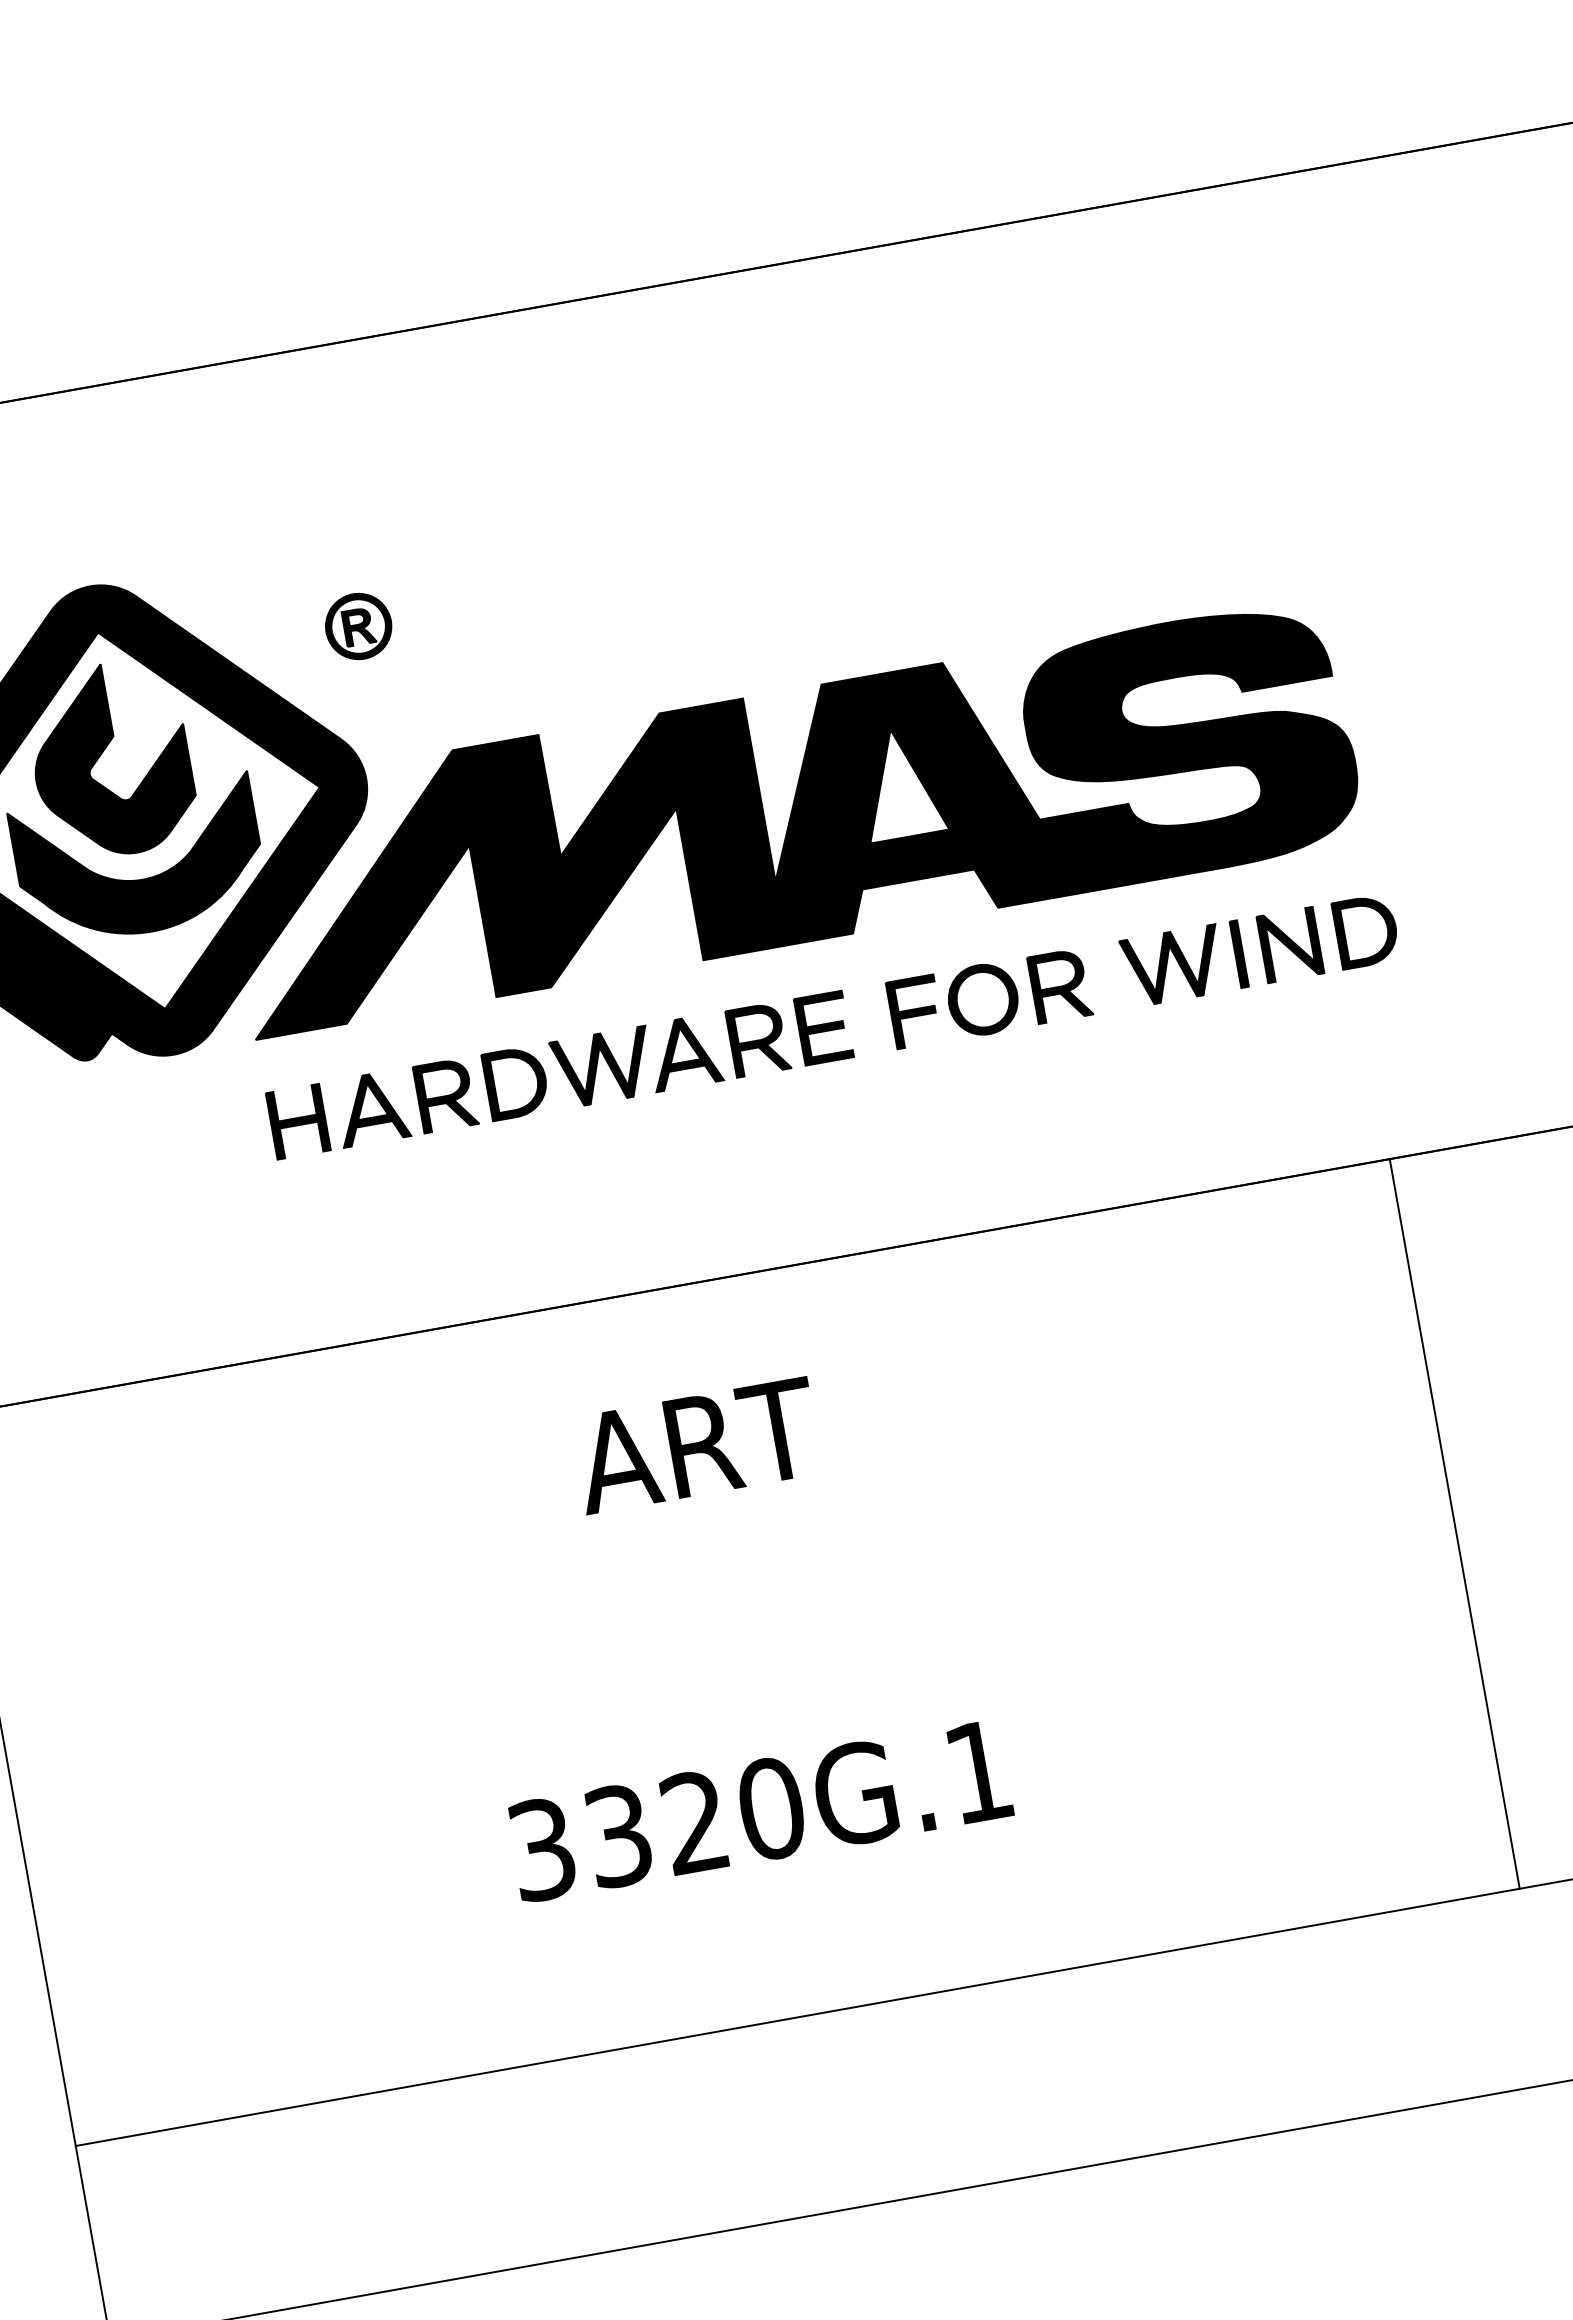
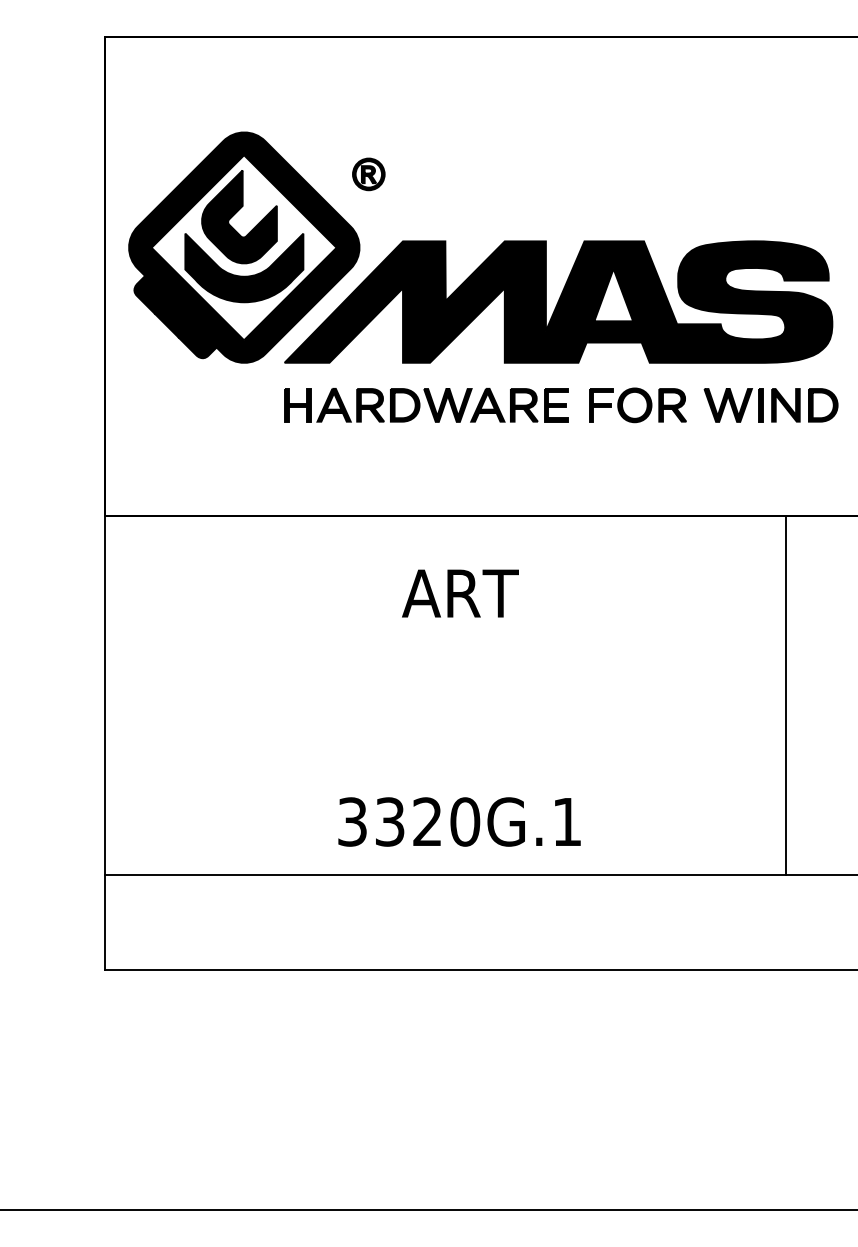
line: (1455, 1522) -> (786, 694), moved
text: (759, 1809) -> (459, 821), moved

